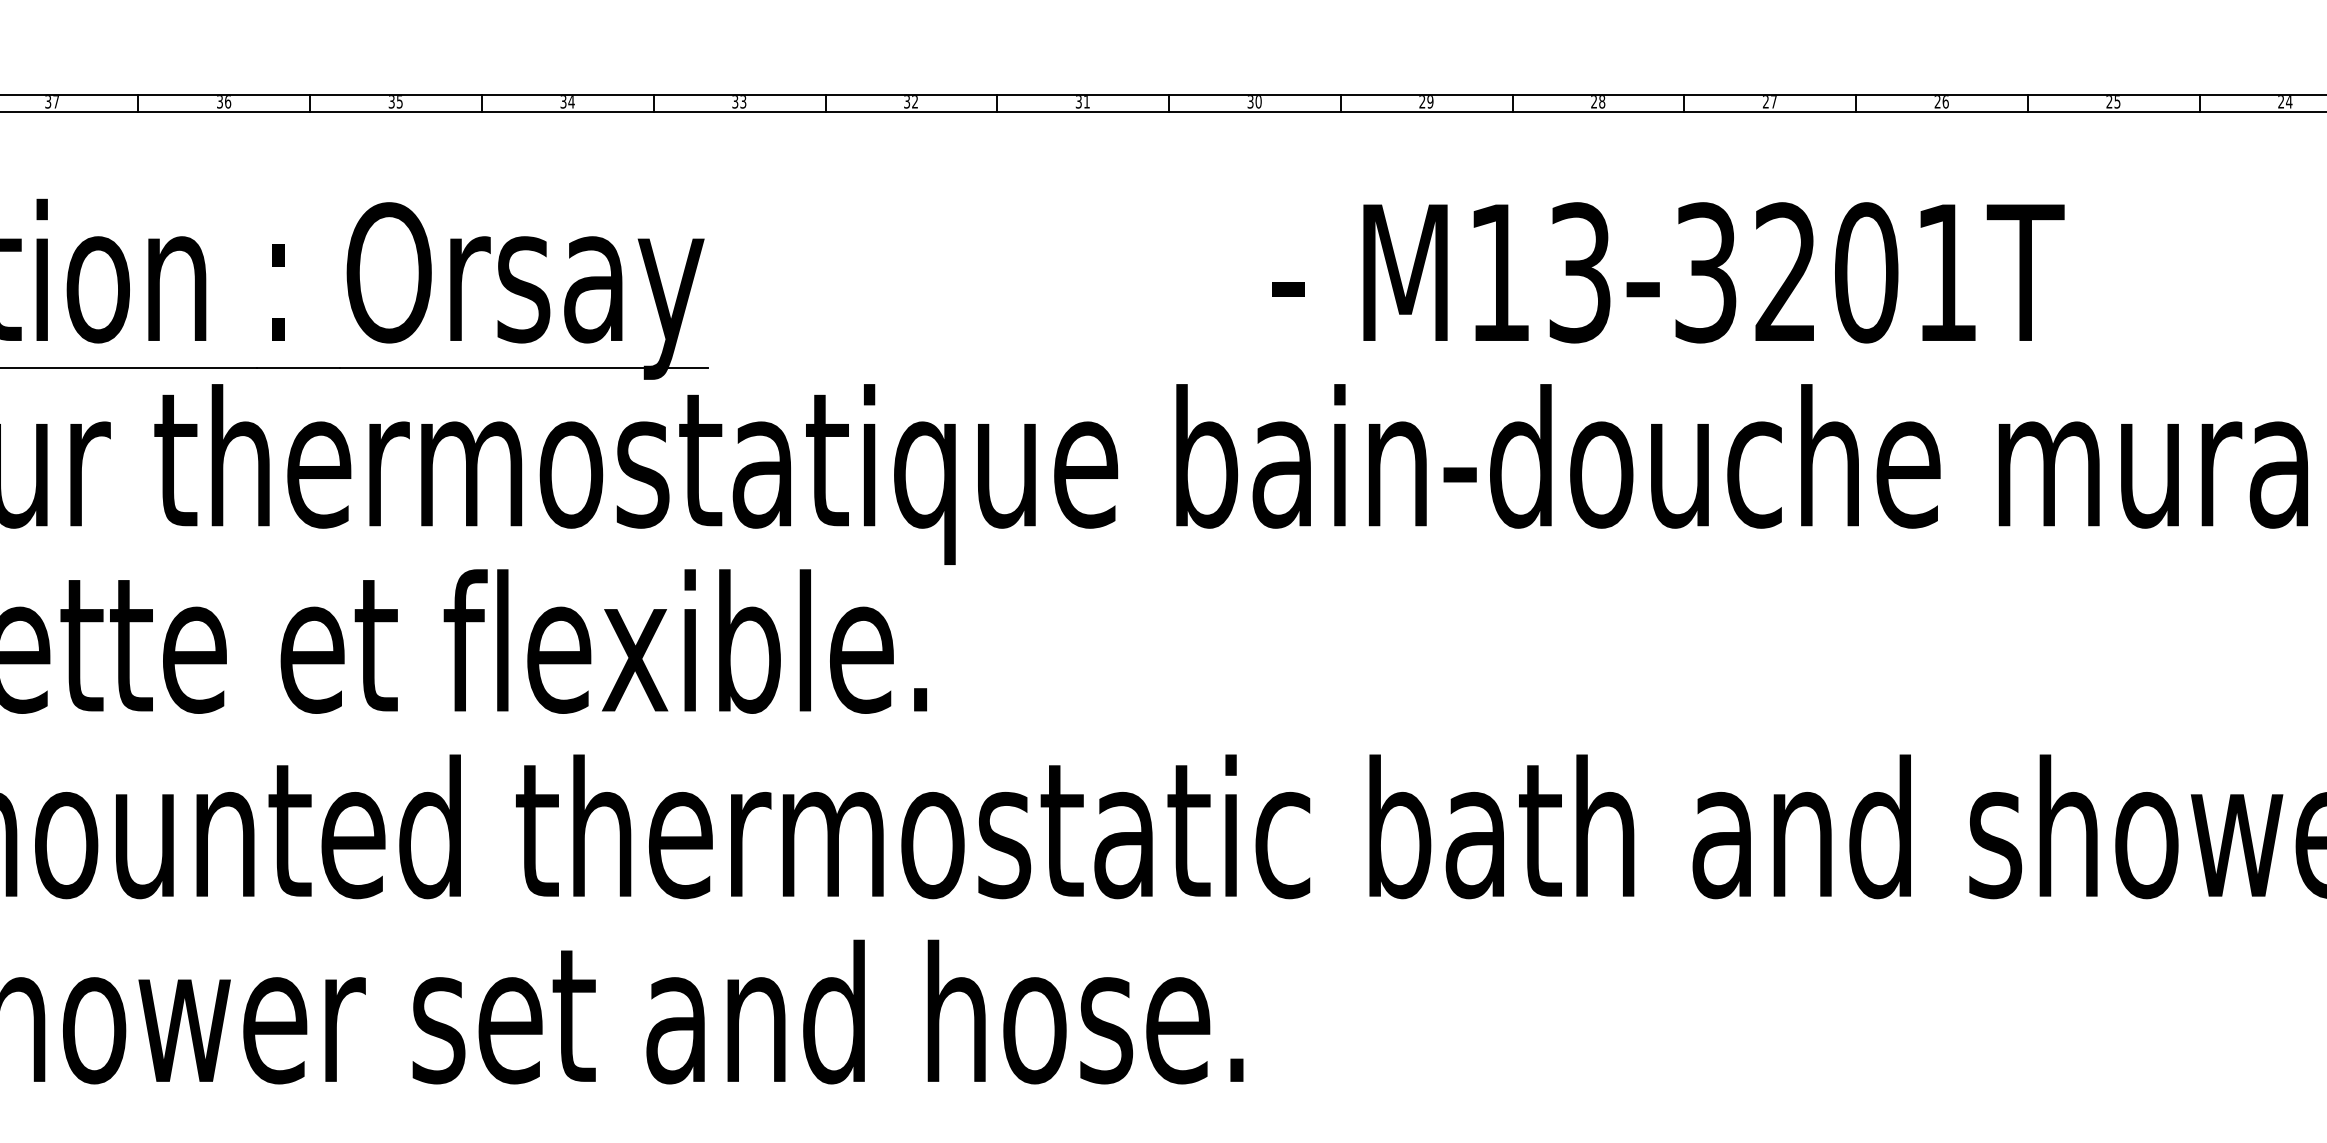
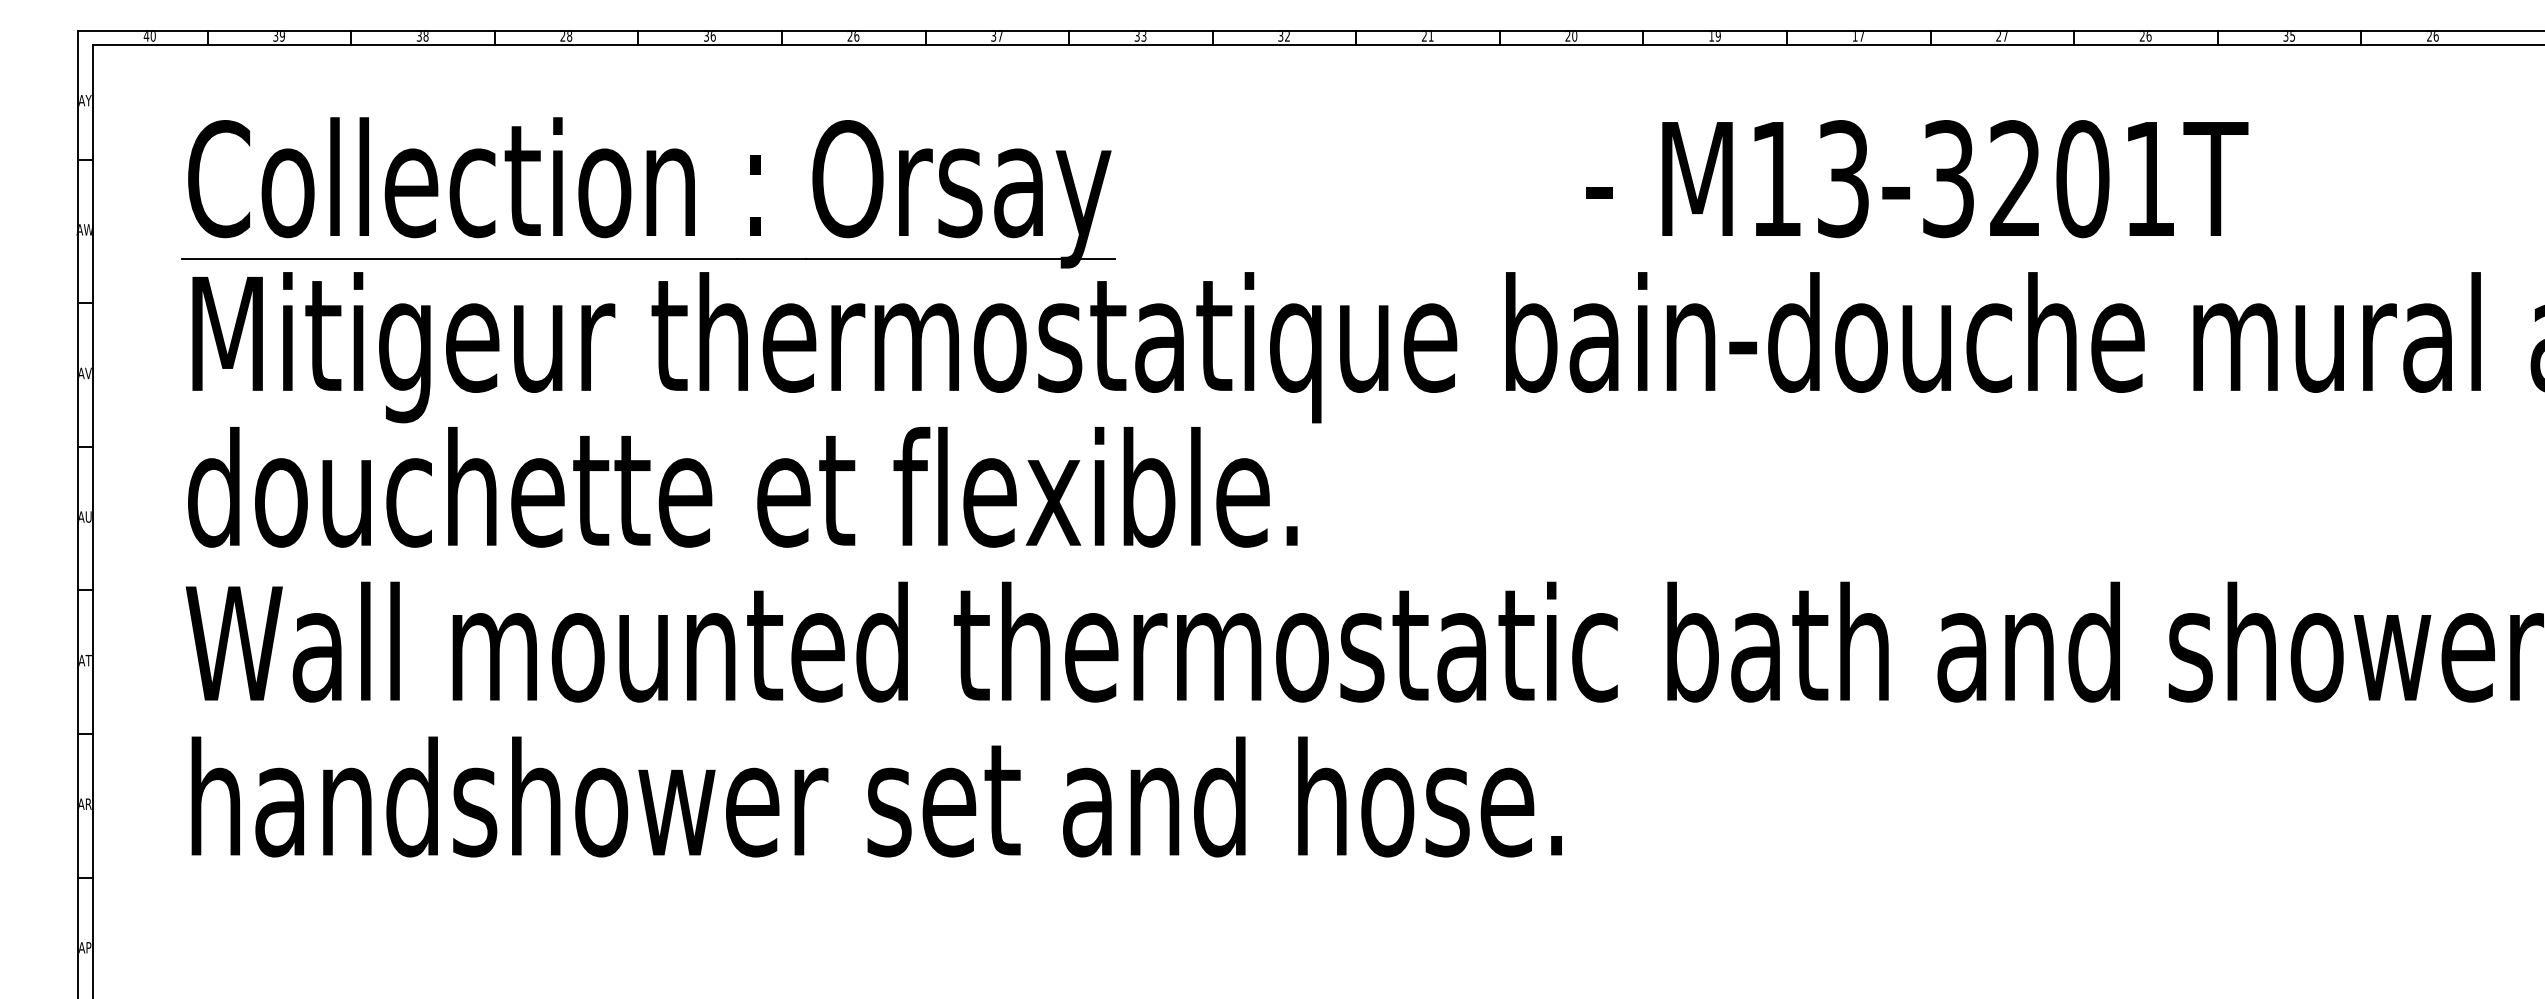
text: (52, 102) -> (566, 36), 37 -> 28
text: (395, 102) -> (853, 36), 35 -> 26
text: (571, 102) -> (1000, 36), 34 -> 37
text: (1078, 102) -> (1424, 36), 31 -> 21
text: (1250, 102) -> (1567, 36), 30 -> 20
text: (1422, 102) -> (1711, 36), 29 -> 19
text: (1598, 102) -> (1858, 36), 28 -> 17
text: (2108, 102) -> (2285, 36), 25 -> 35
text: (2288, 102) -> (2435, 36), 24 -> 26

